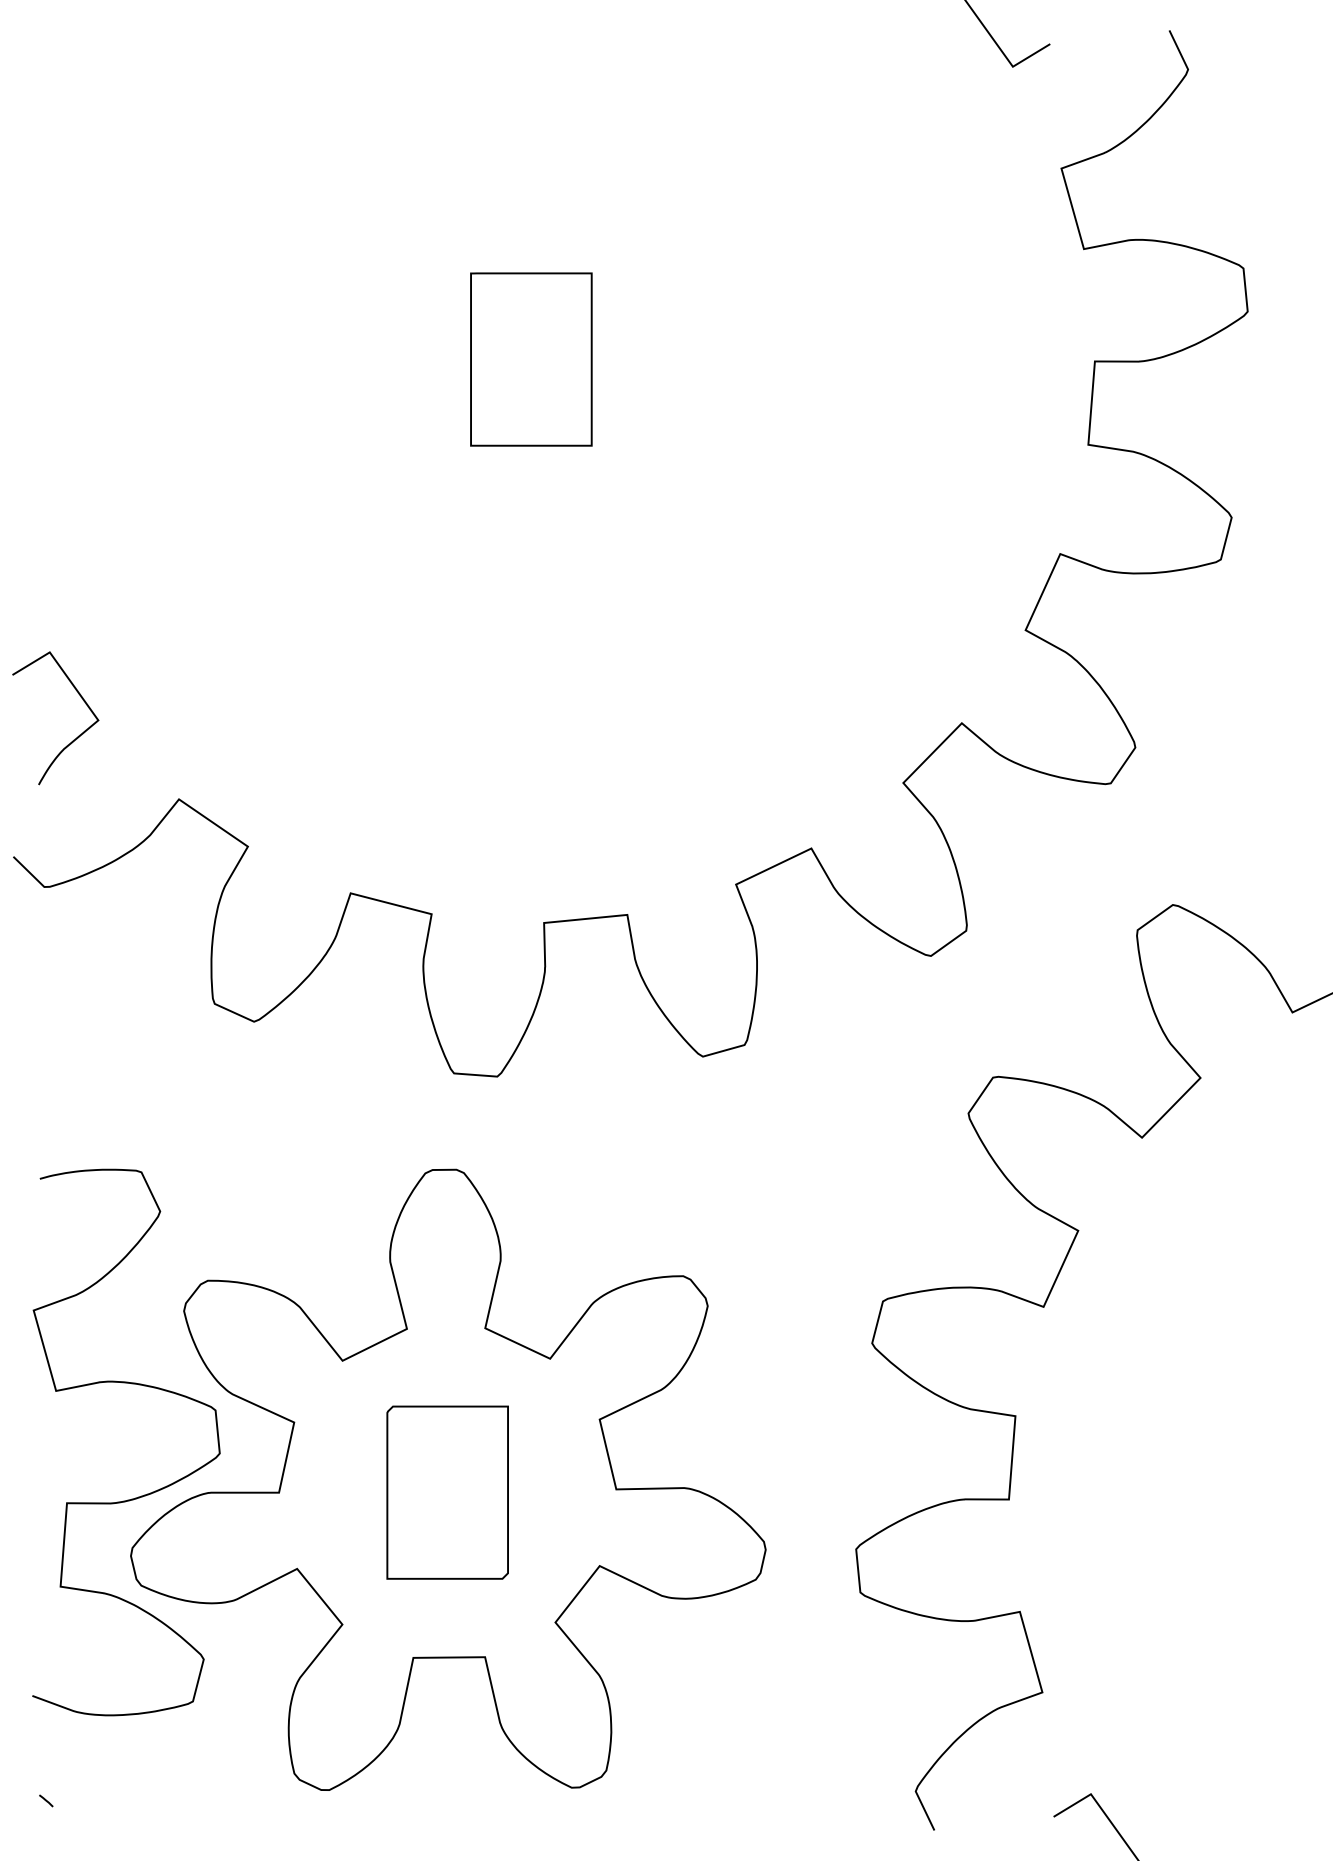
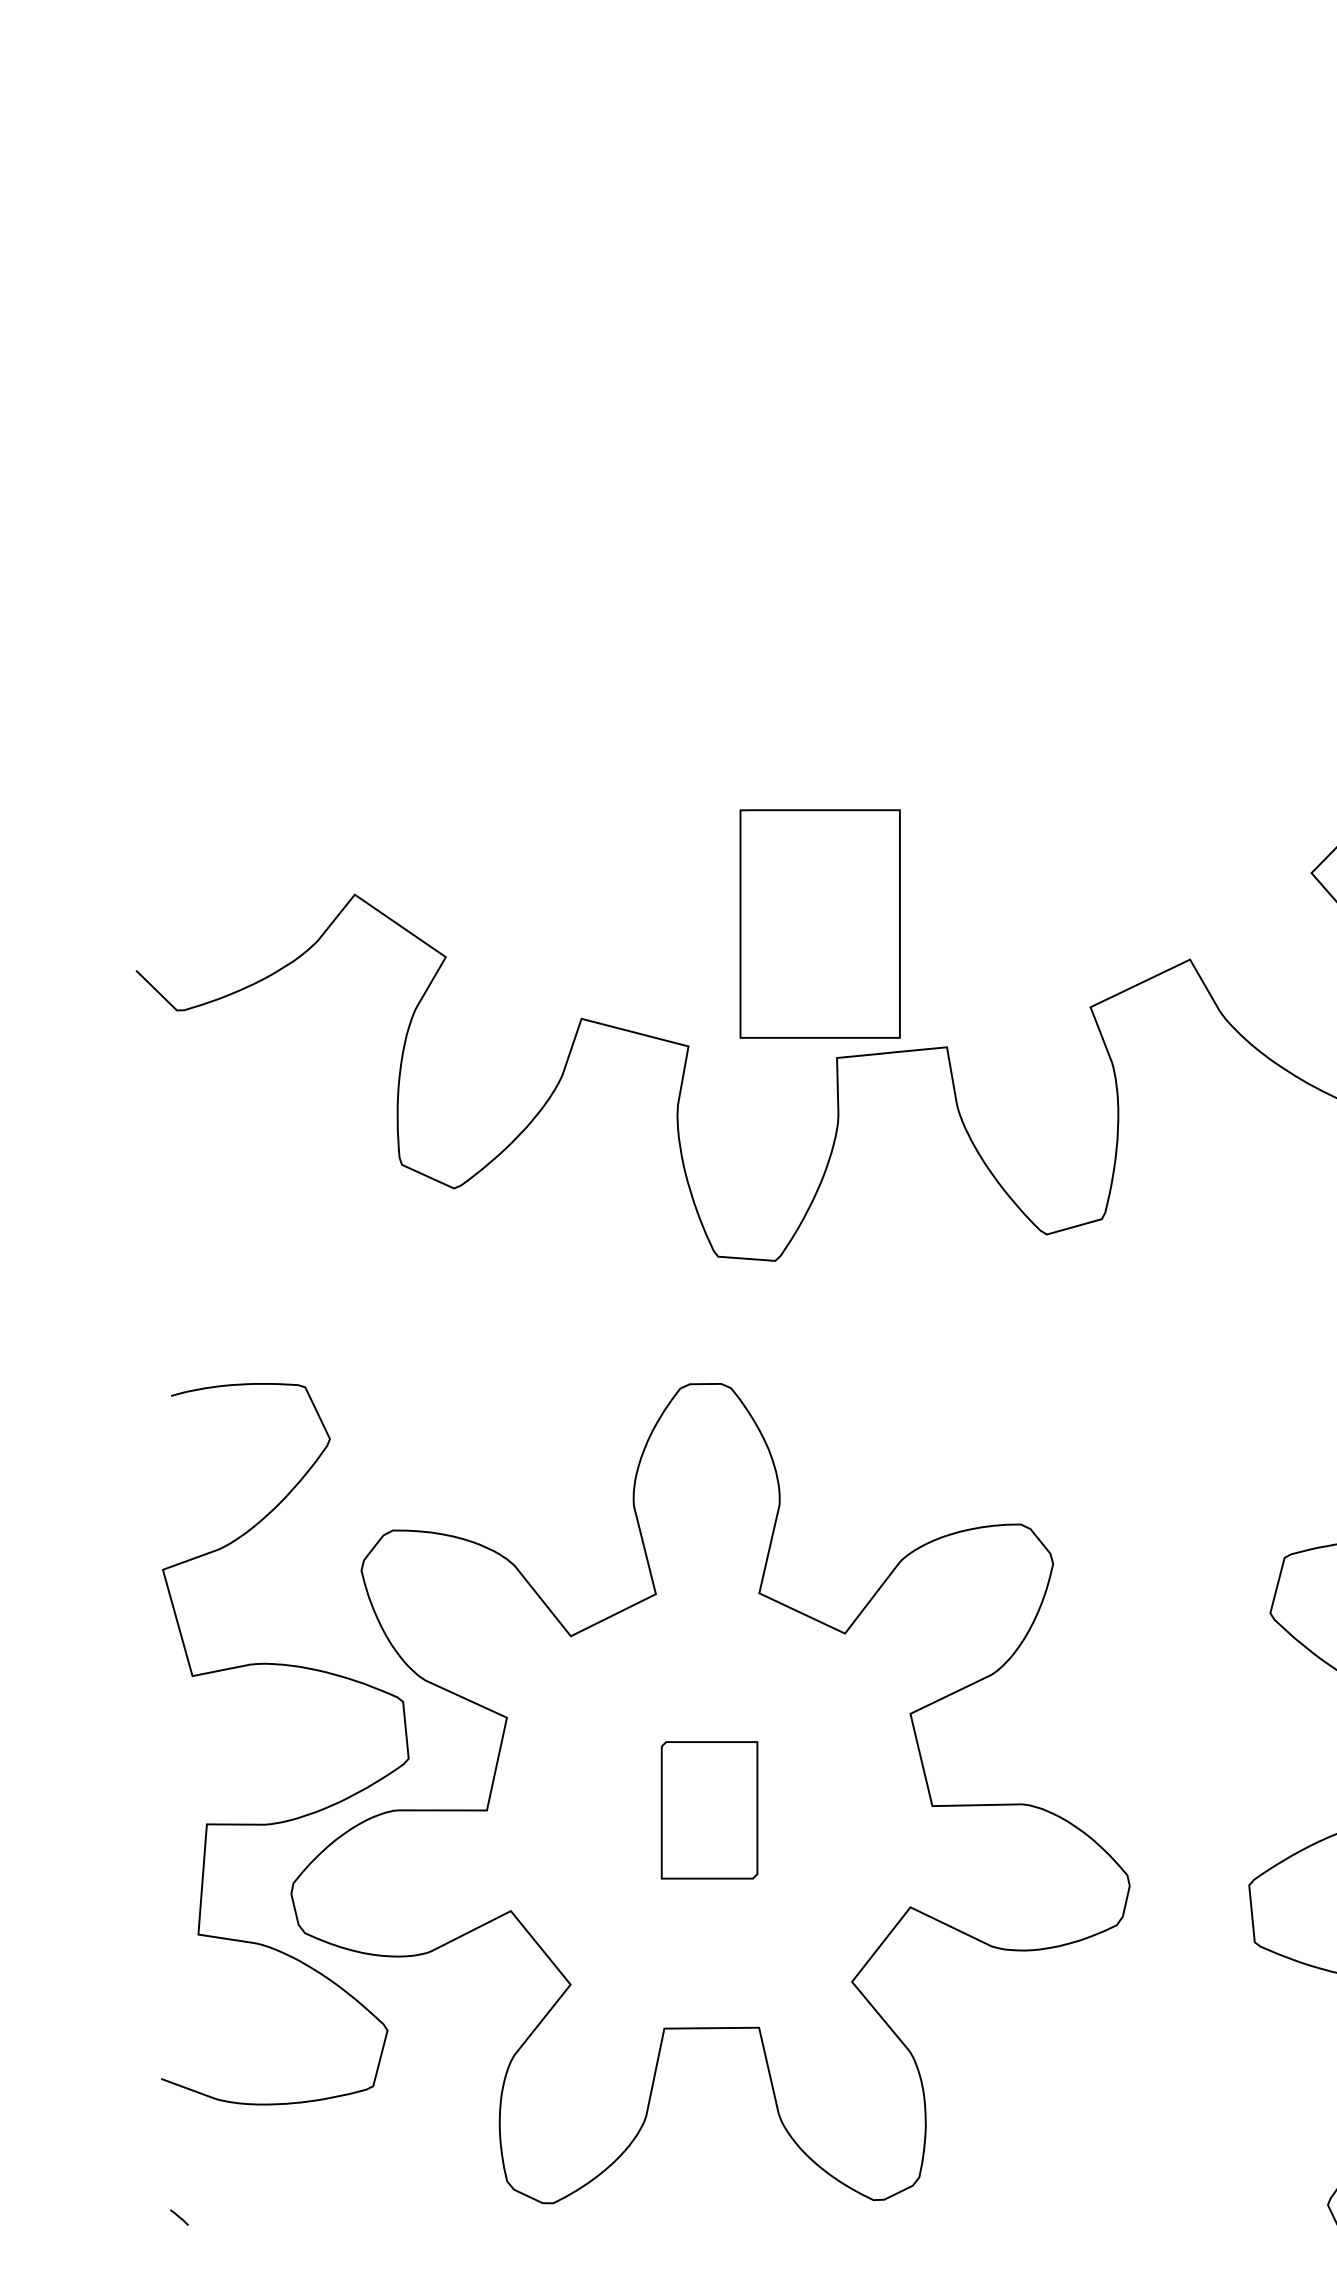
part: (531, 359) -> (820, 923), moved
curve: (73, 739) -> (215, 815), removed
part: (447, 1492) -> (709, 1810), size x0.6

